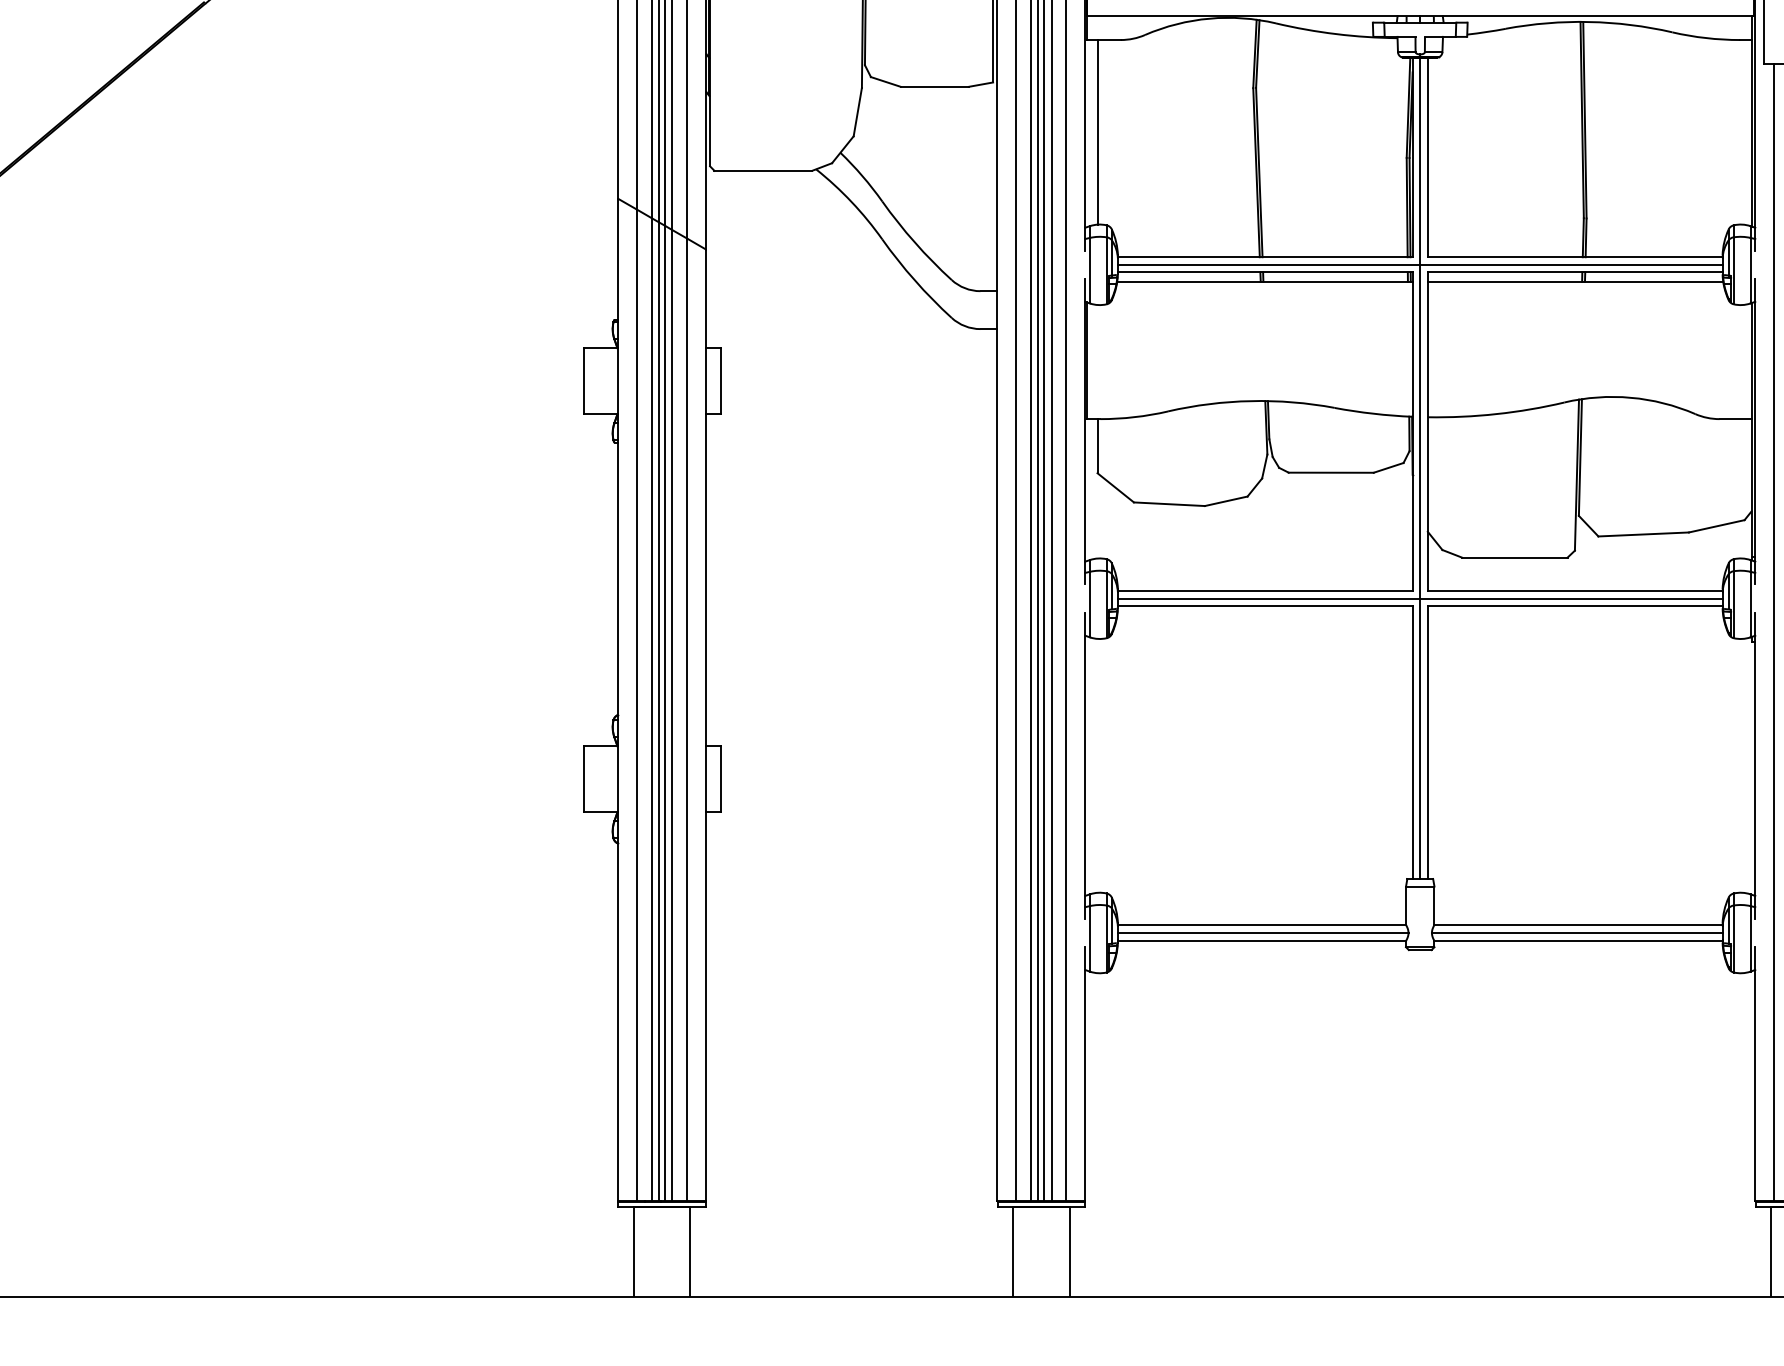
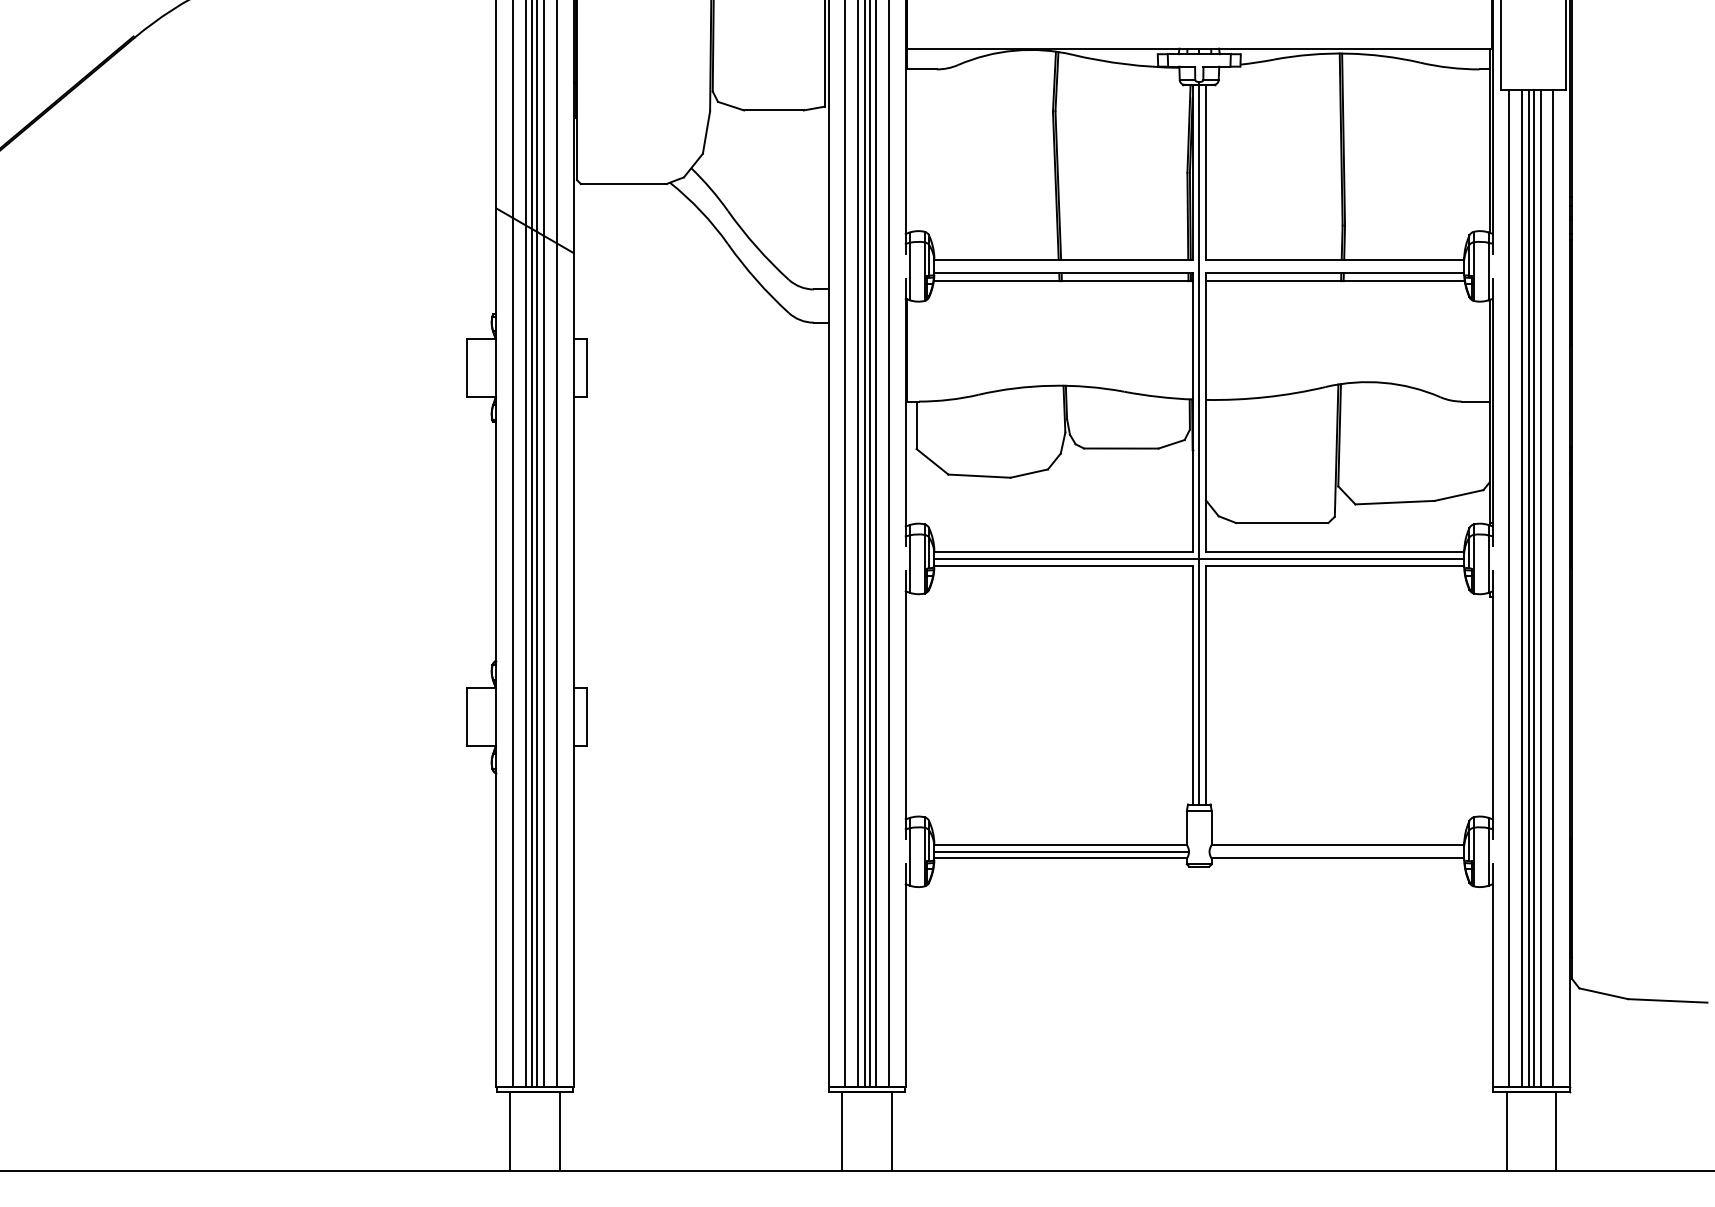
line: (1097, 132) -> (916, 150), removed
line: (1420, 264) -> (1199, 266), removed
line: (1576, 932) -> (1336, 851), removed

